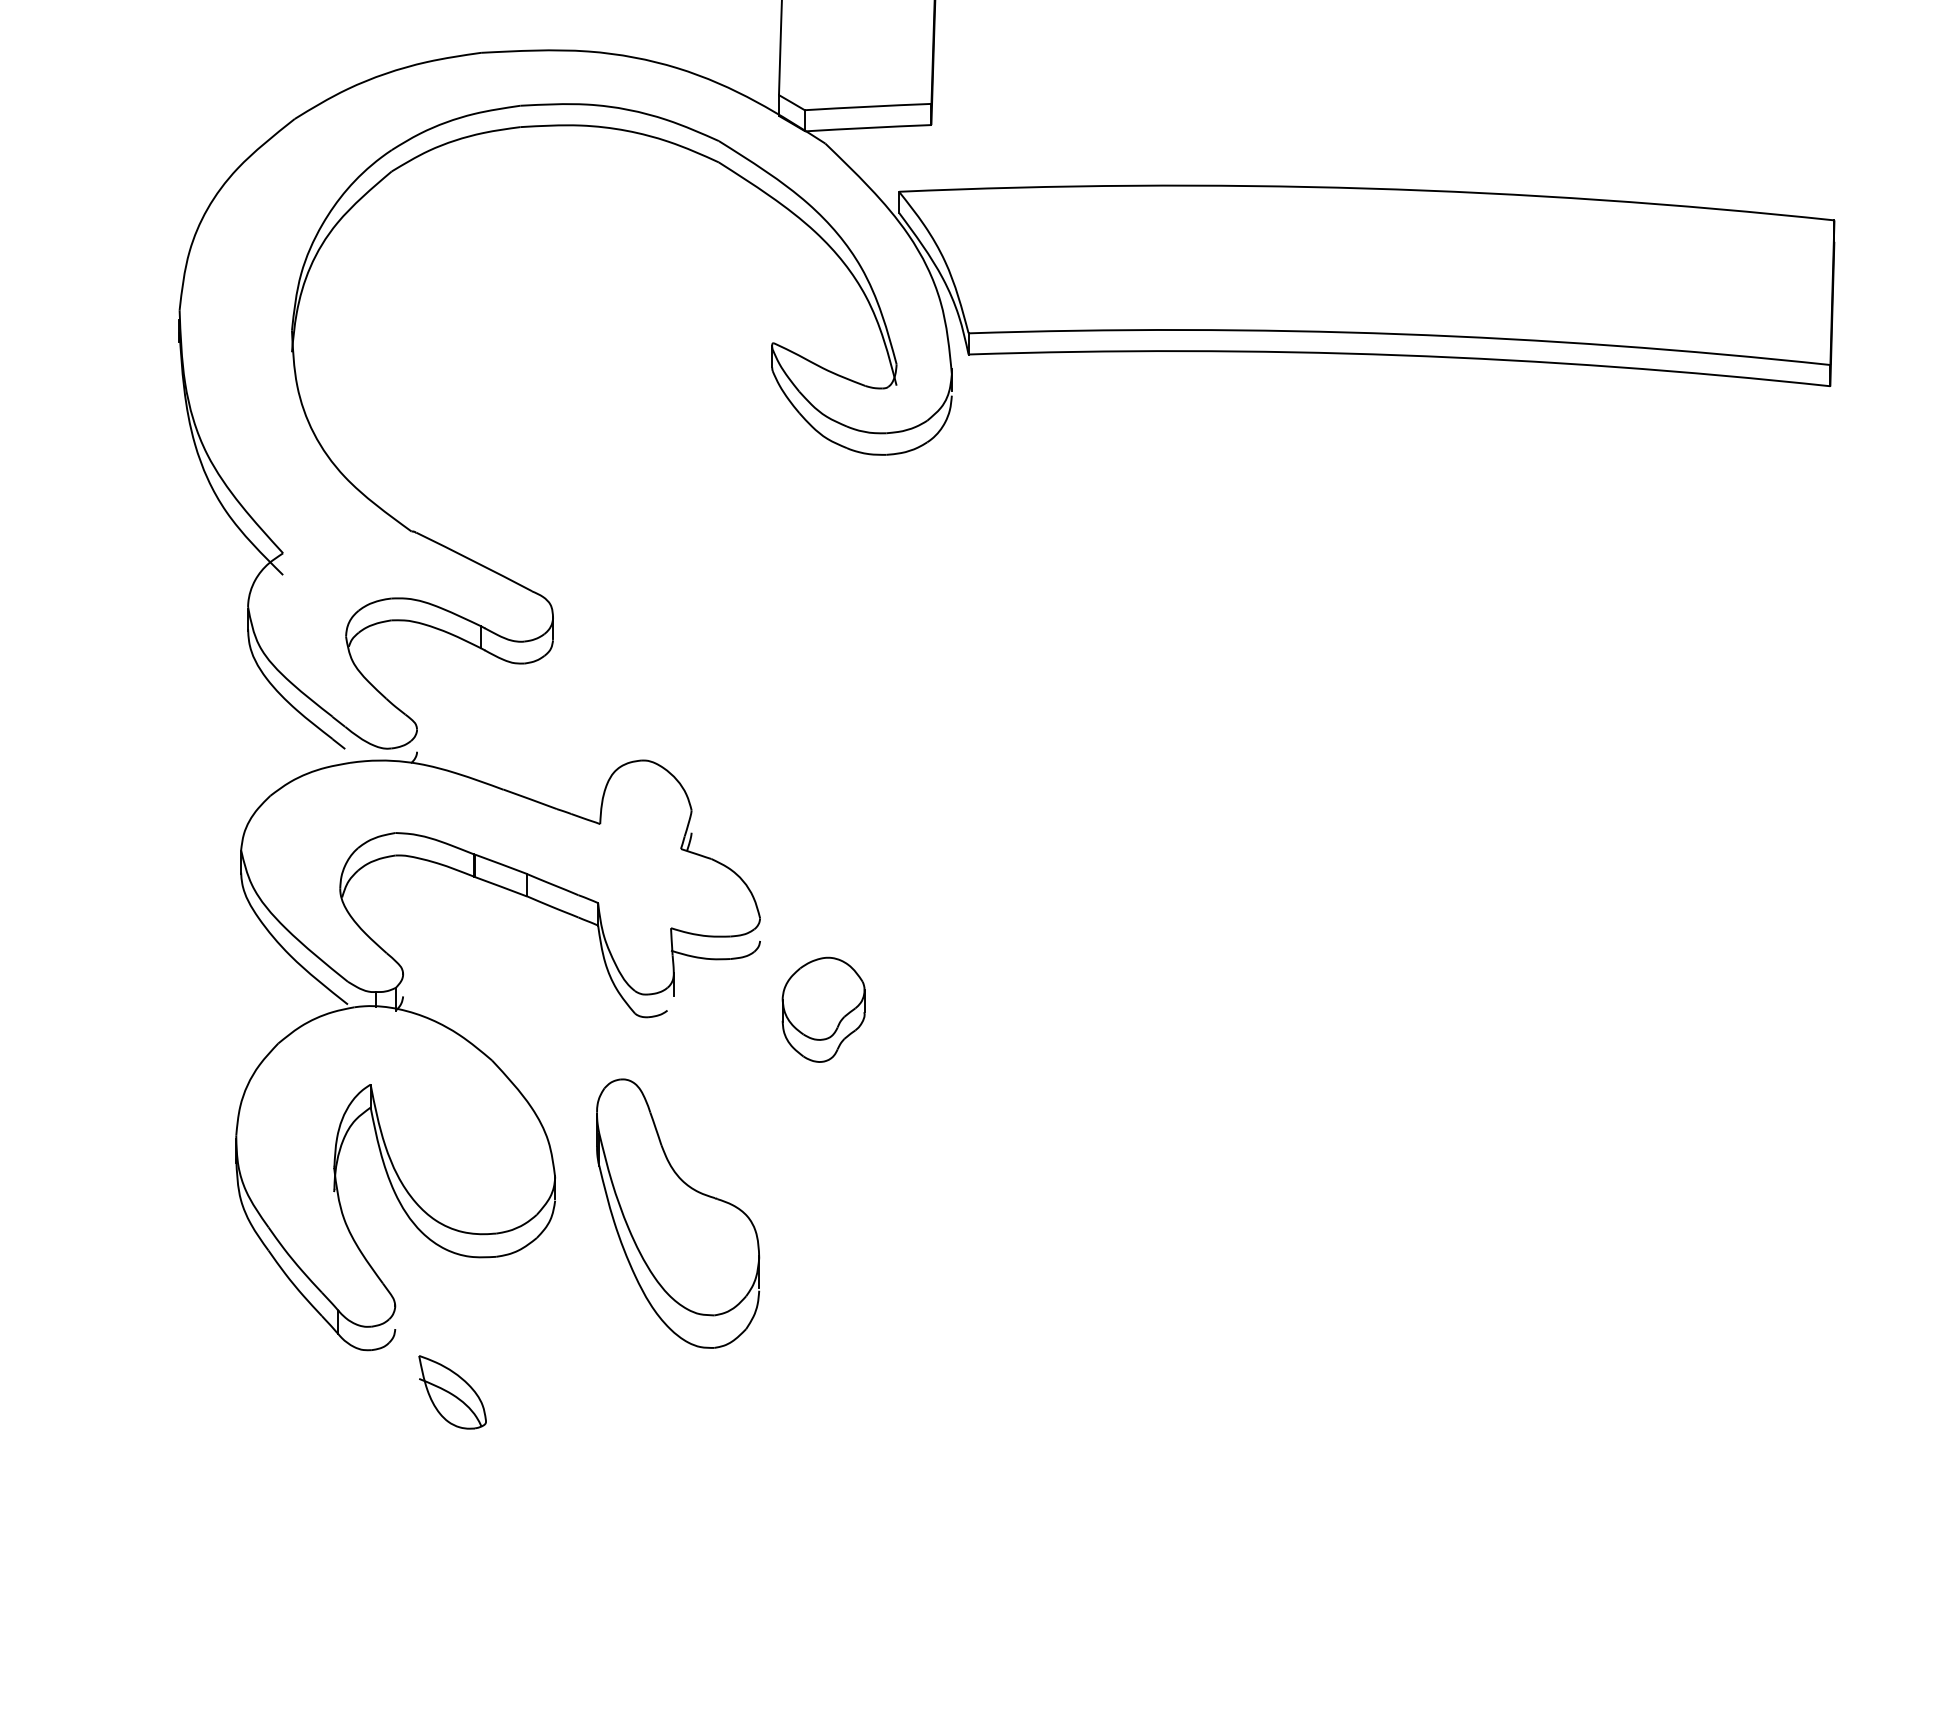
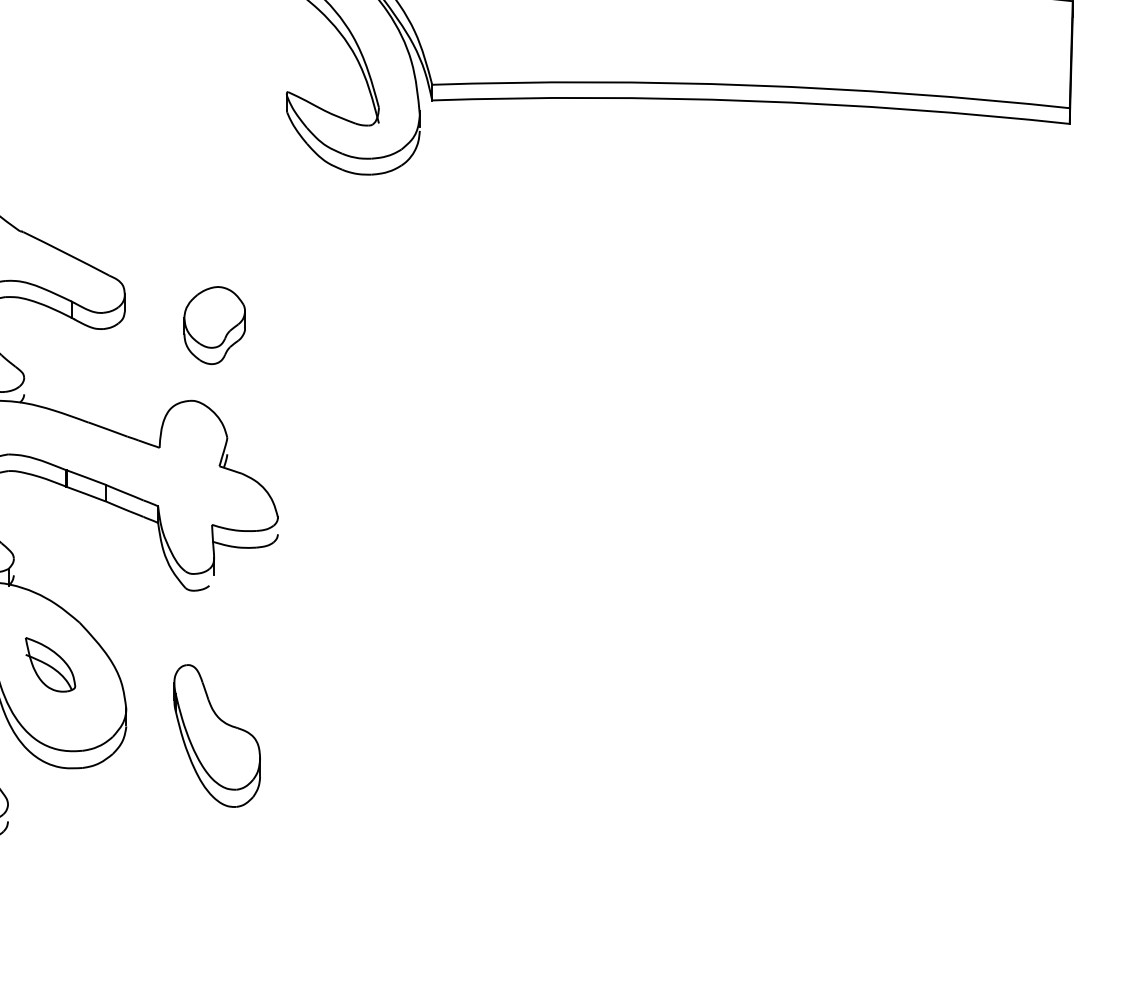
part: (823, 1009) -> (214, 325), moved
part: (677, 1213) -> (216, 735), size x0.71
part: (452, 1392) -> (50, 664), moved

